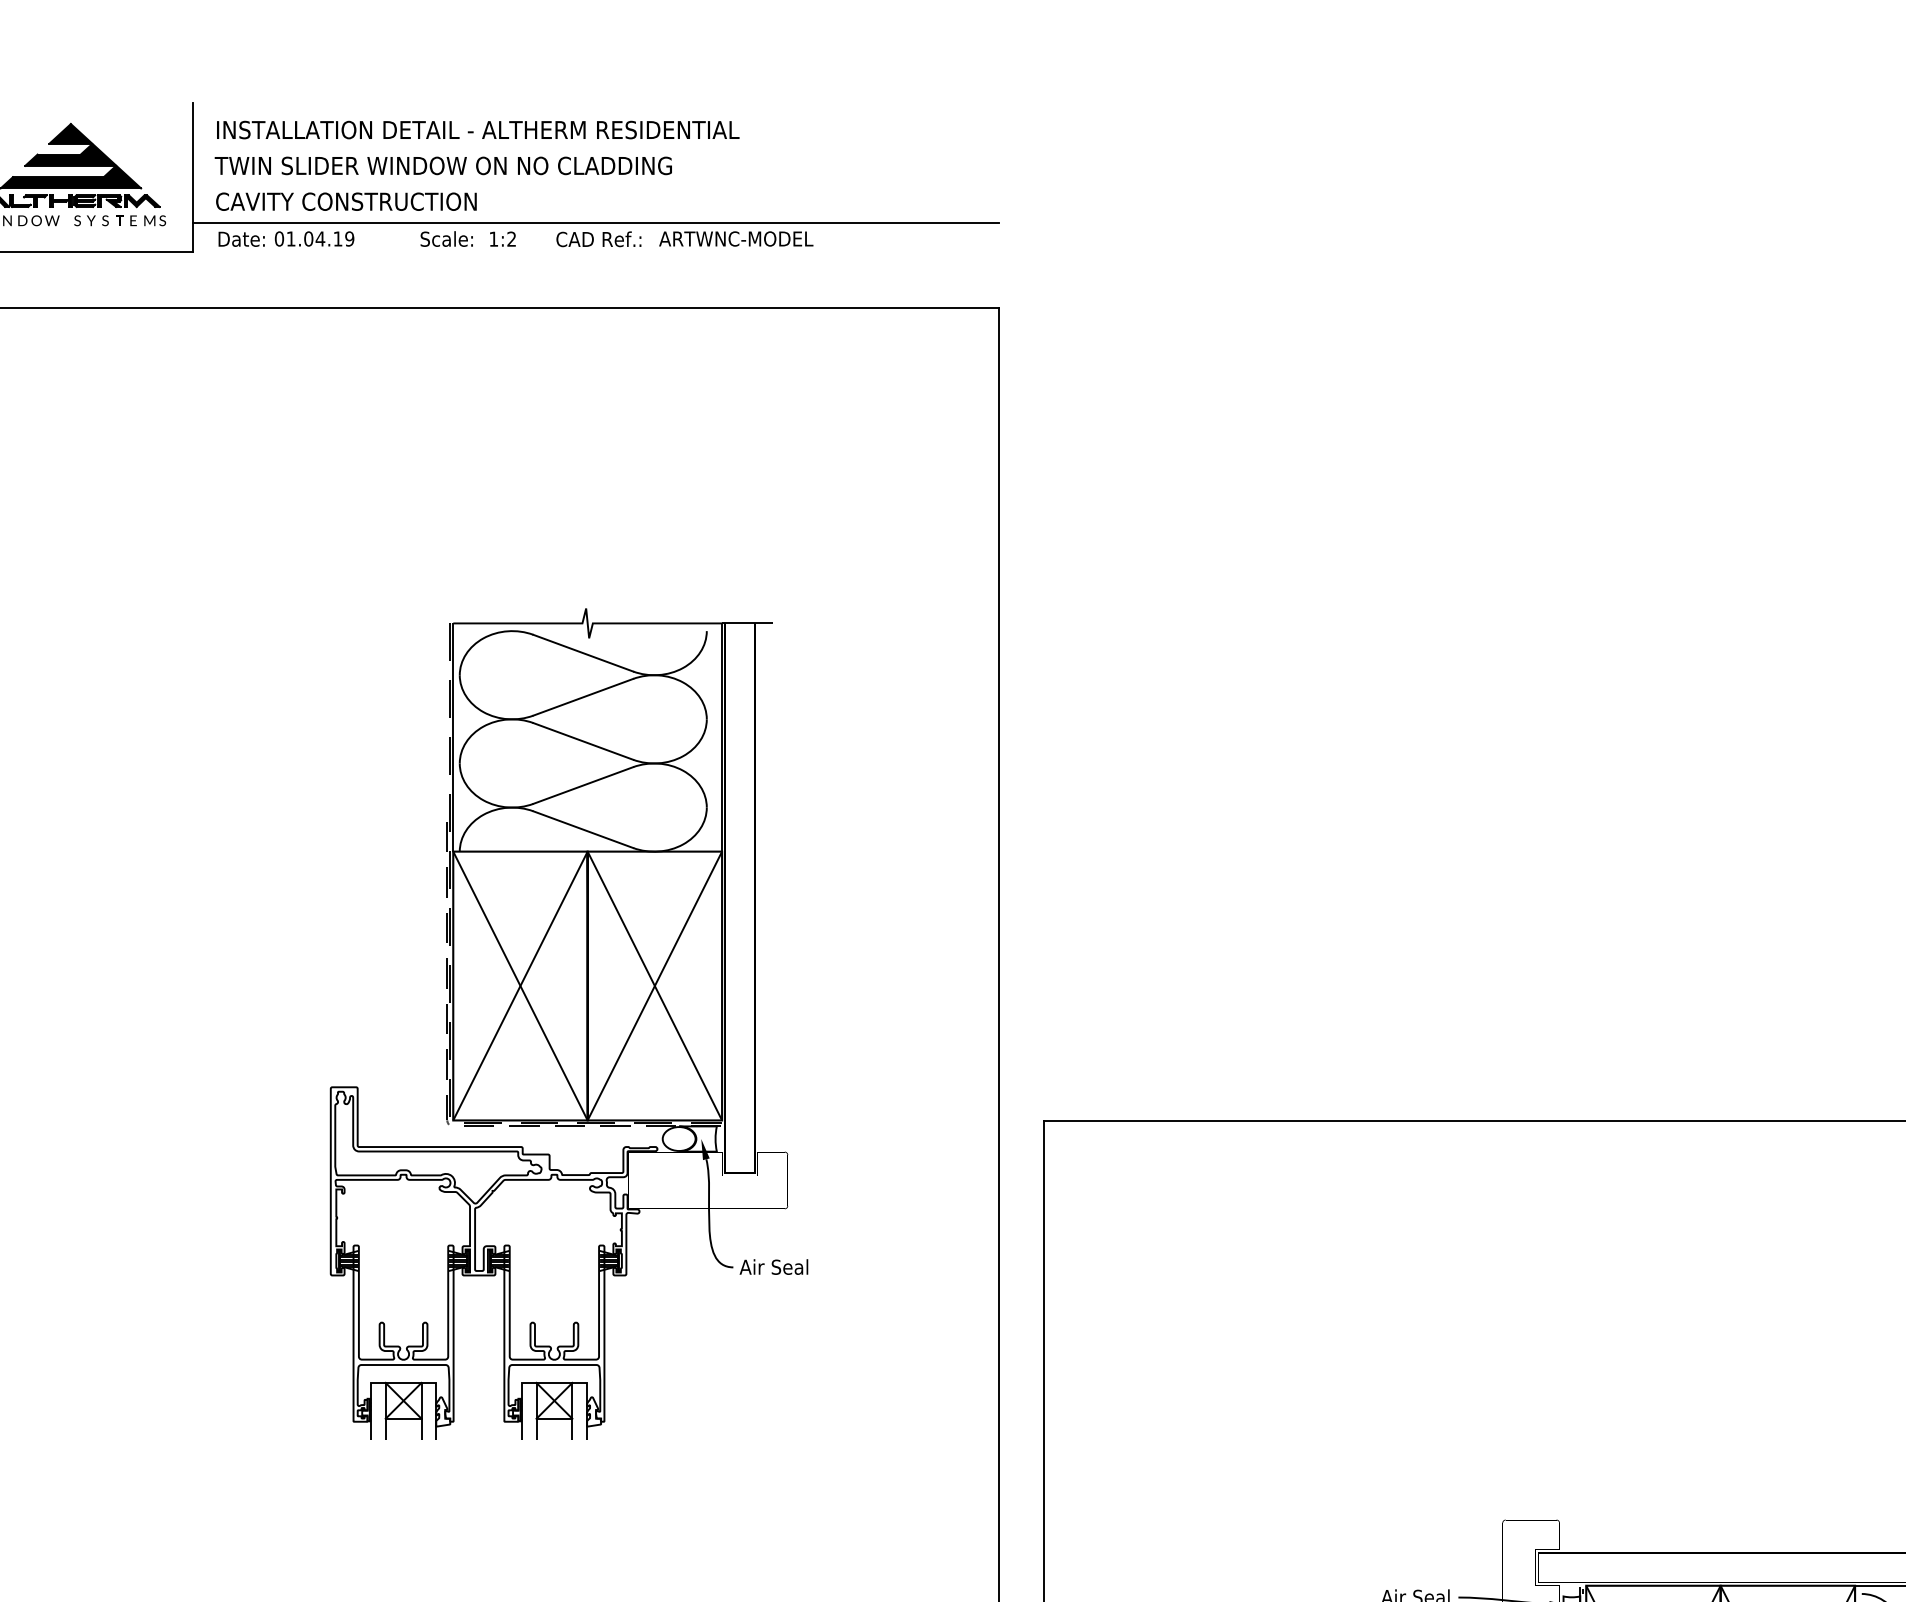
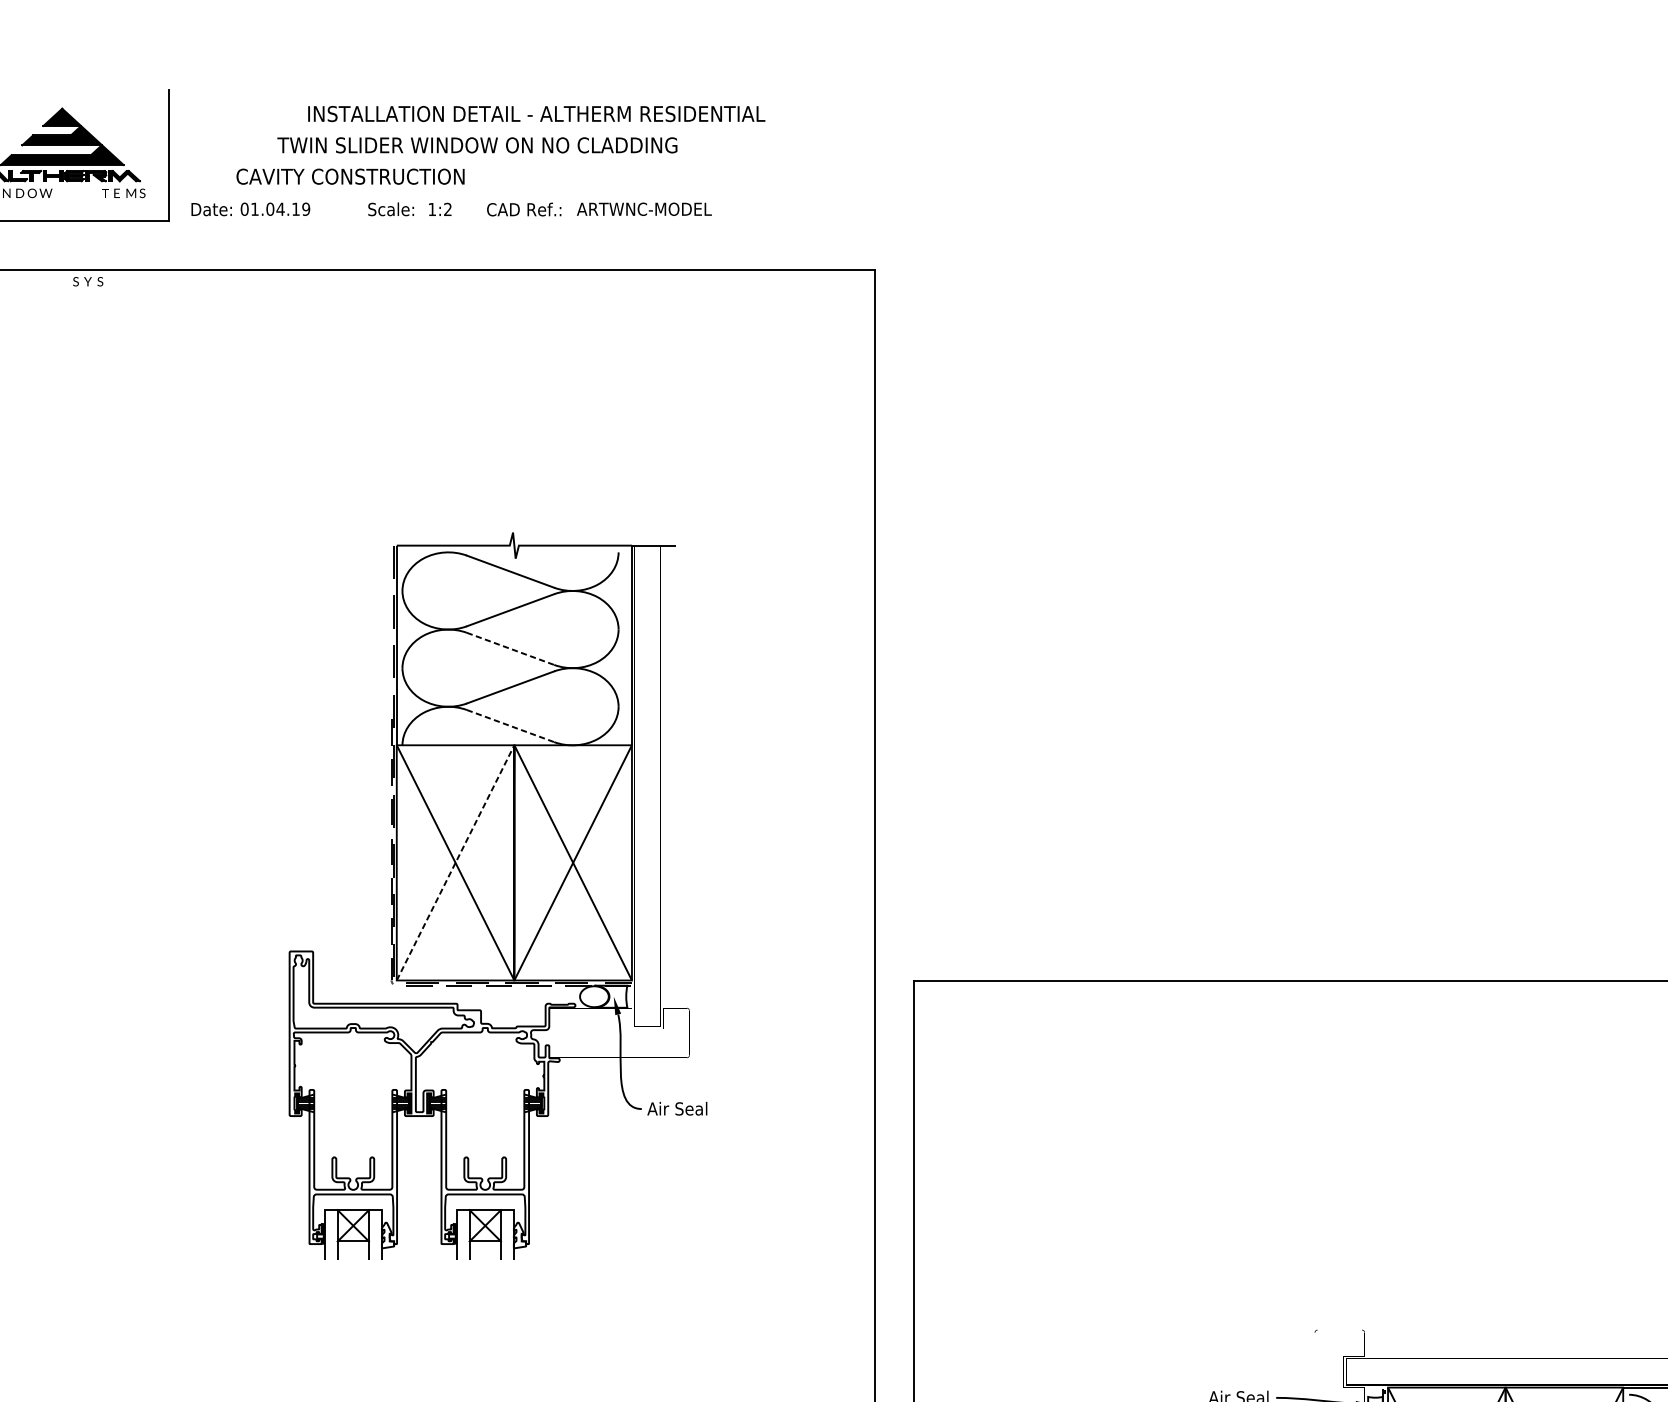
text: (478, 129) -> (536, 113), moved
text: (442, 165) -> (476, 145), moved
text: (346, 201) -> (350, 176), moved
text: (91, 220) -> (88, 281), moved
line: (595, 222) -> (521, 194), removed
line: (583, 741) -> (510, 648), solid -> dashed
line: (583, 829) -> (510, 725), solid -> dashed
line: (520, 985) -> (455, 862), solid -> dashed

